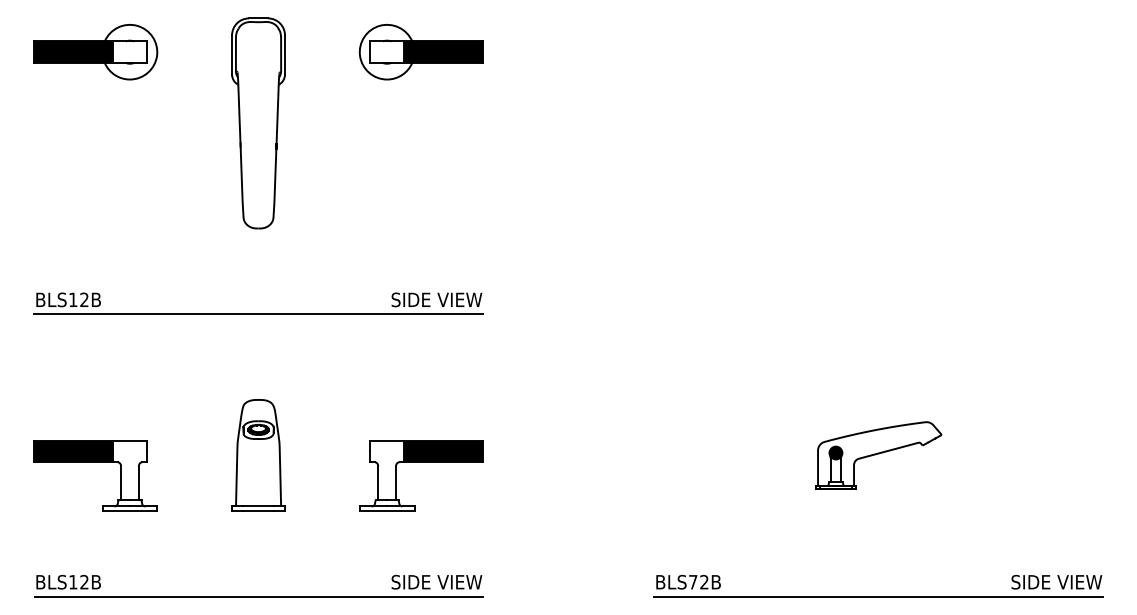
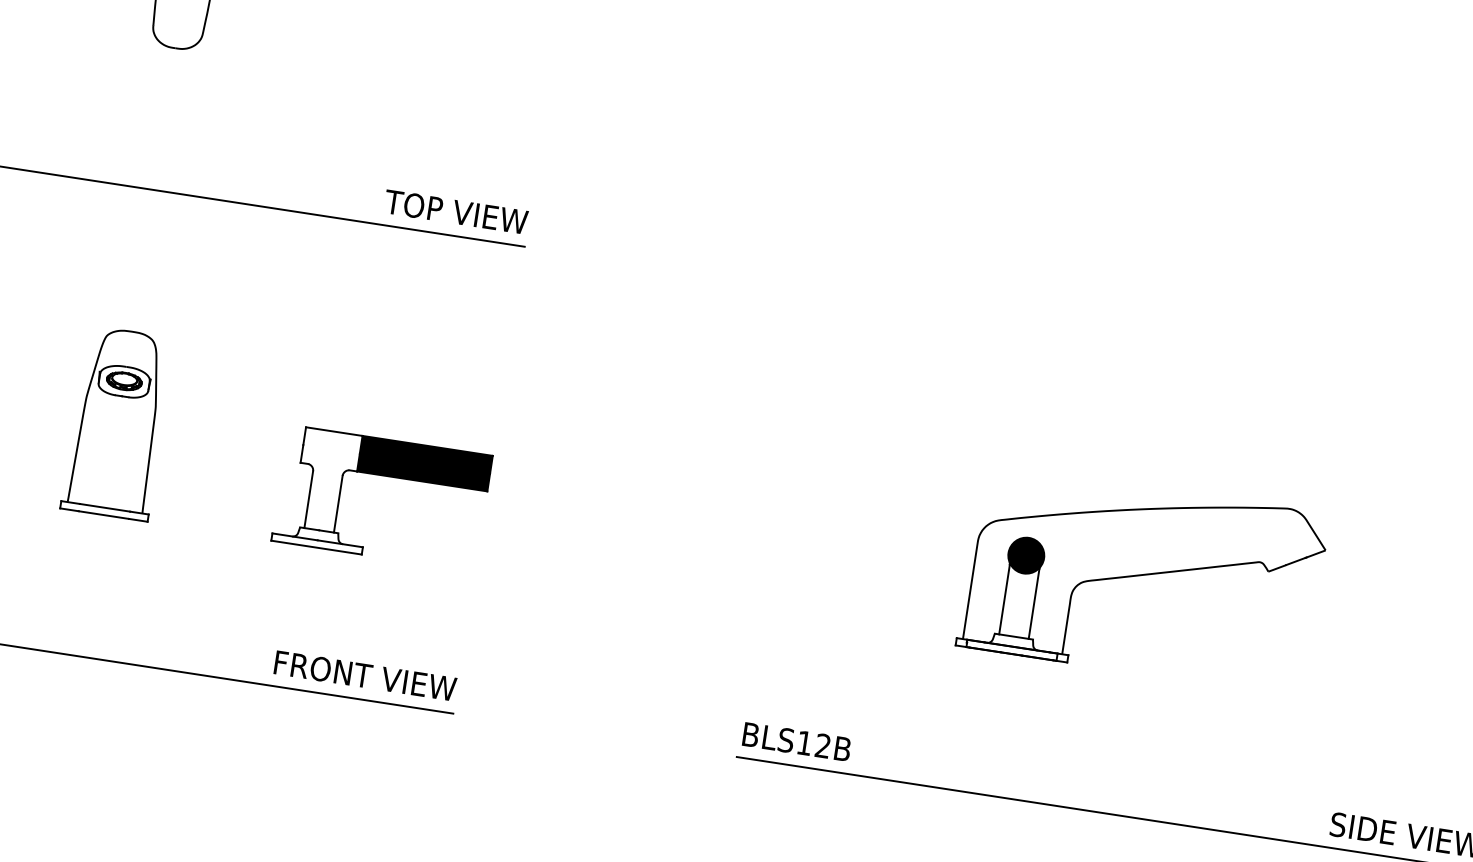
text: (410, 299) -> (408, 204), SIDE VIEW -> TOP VIEW
part: (878, 455) -> (1143, 580), size x1.67
text: (402, 581) -> (324, 668), SIDE VIEW -> FRONT VIEW
text: (693, 582) -> (805, 743), BLS72B -> BLS12B

